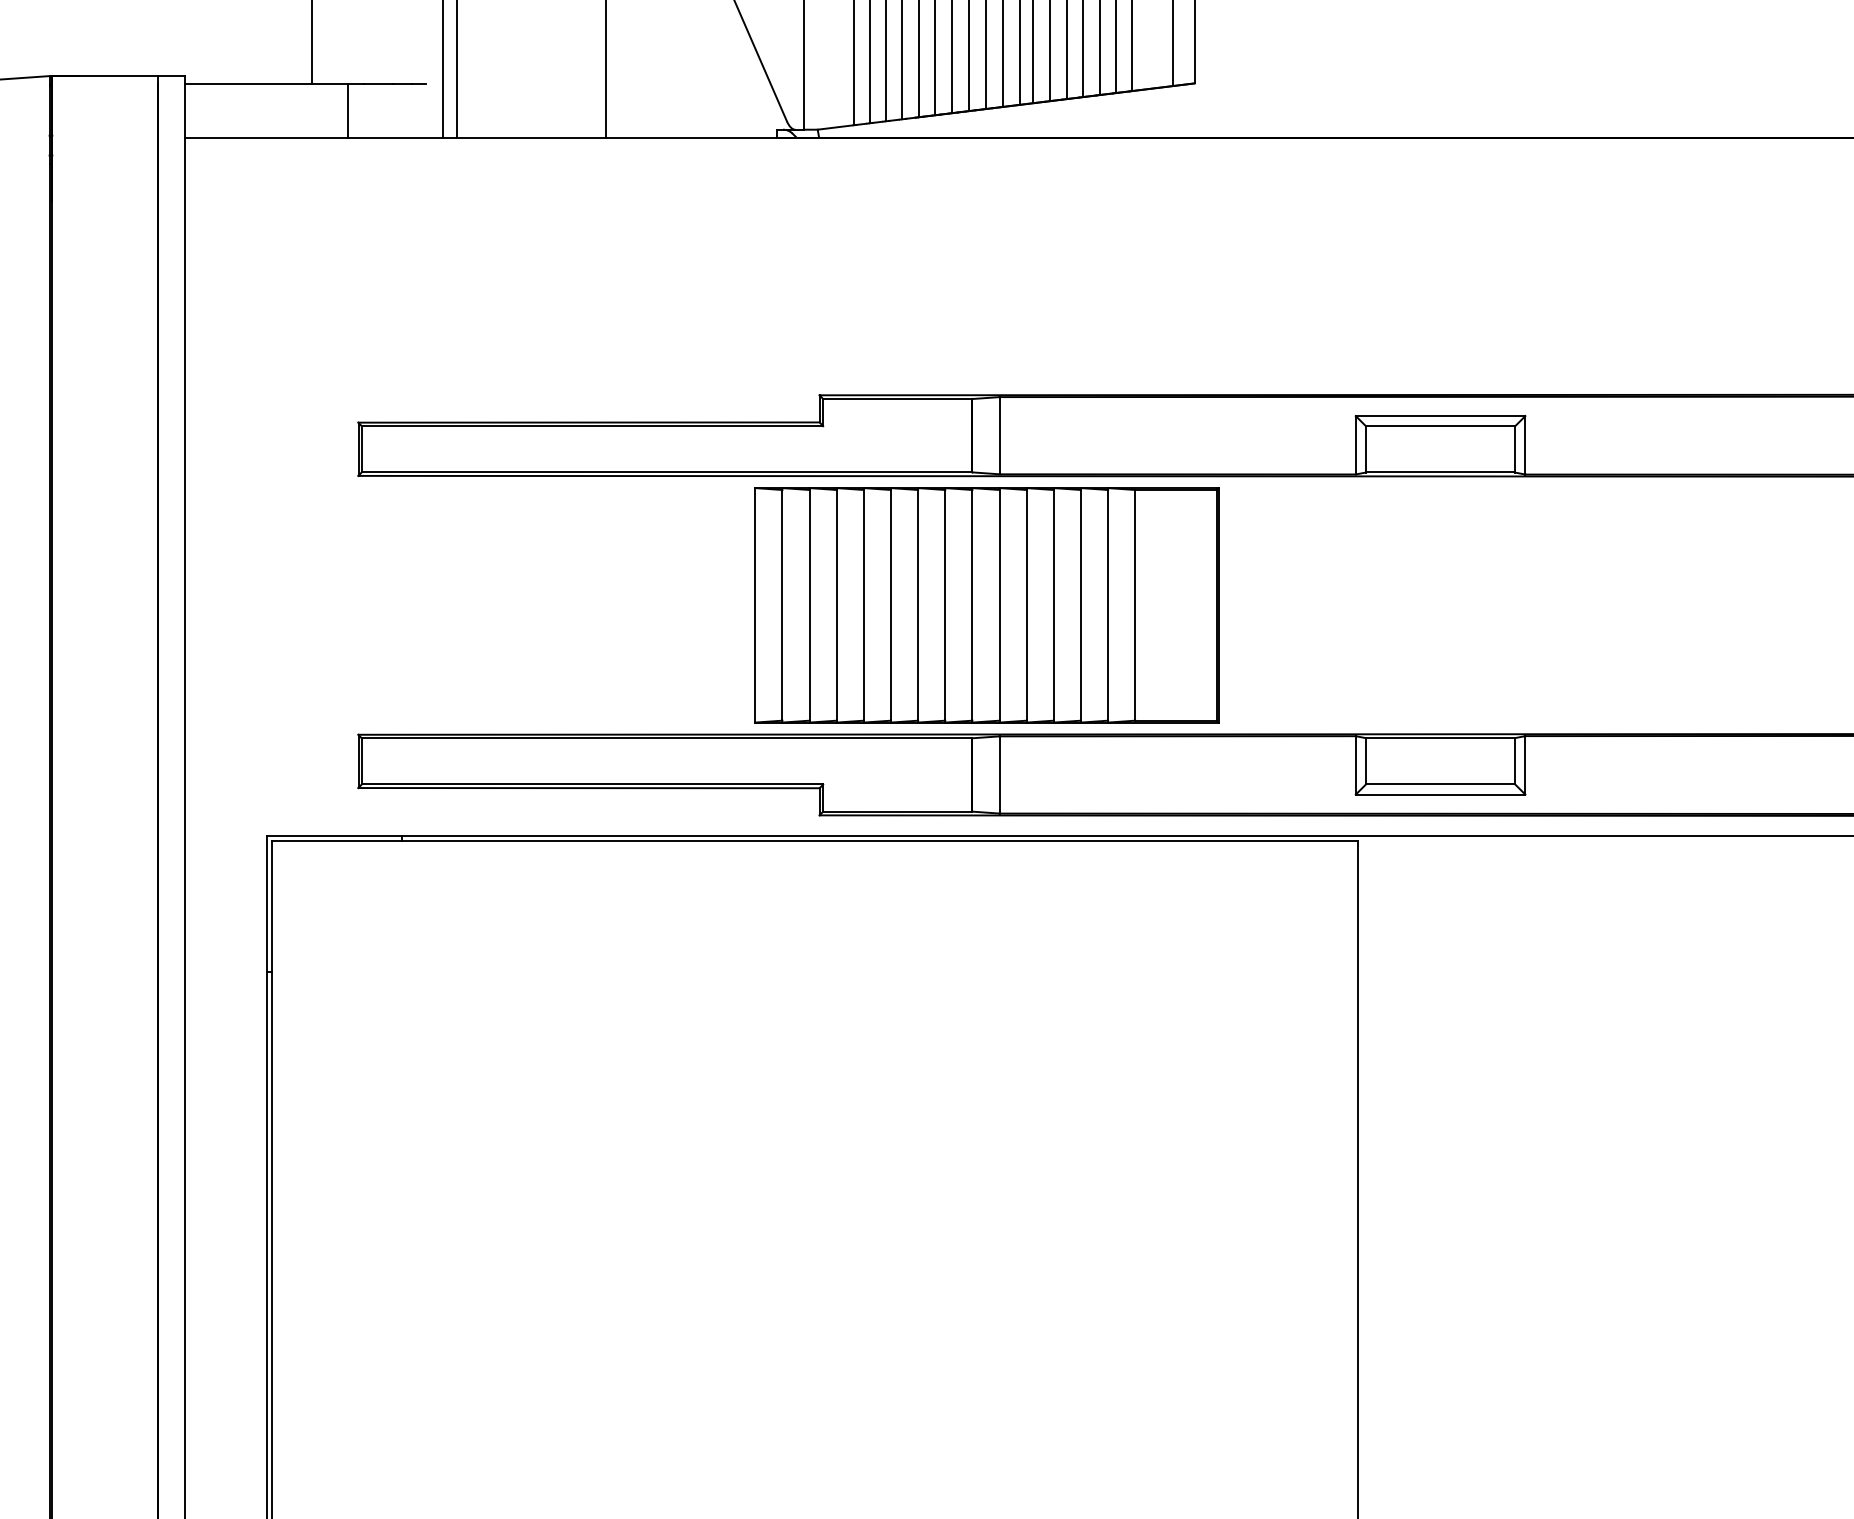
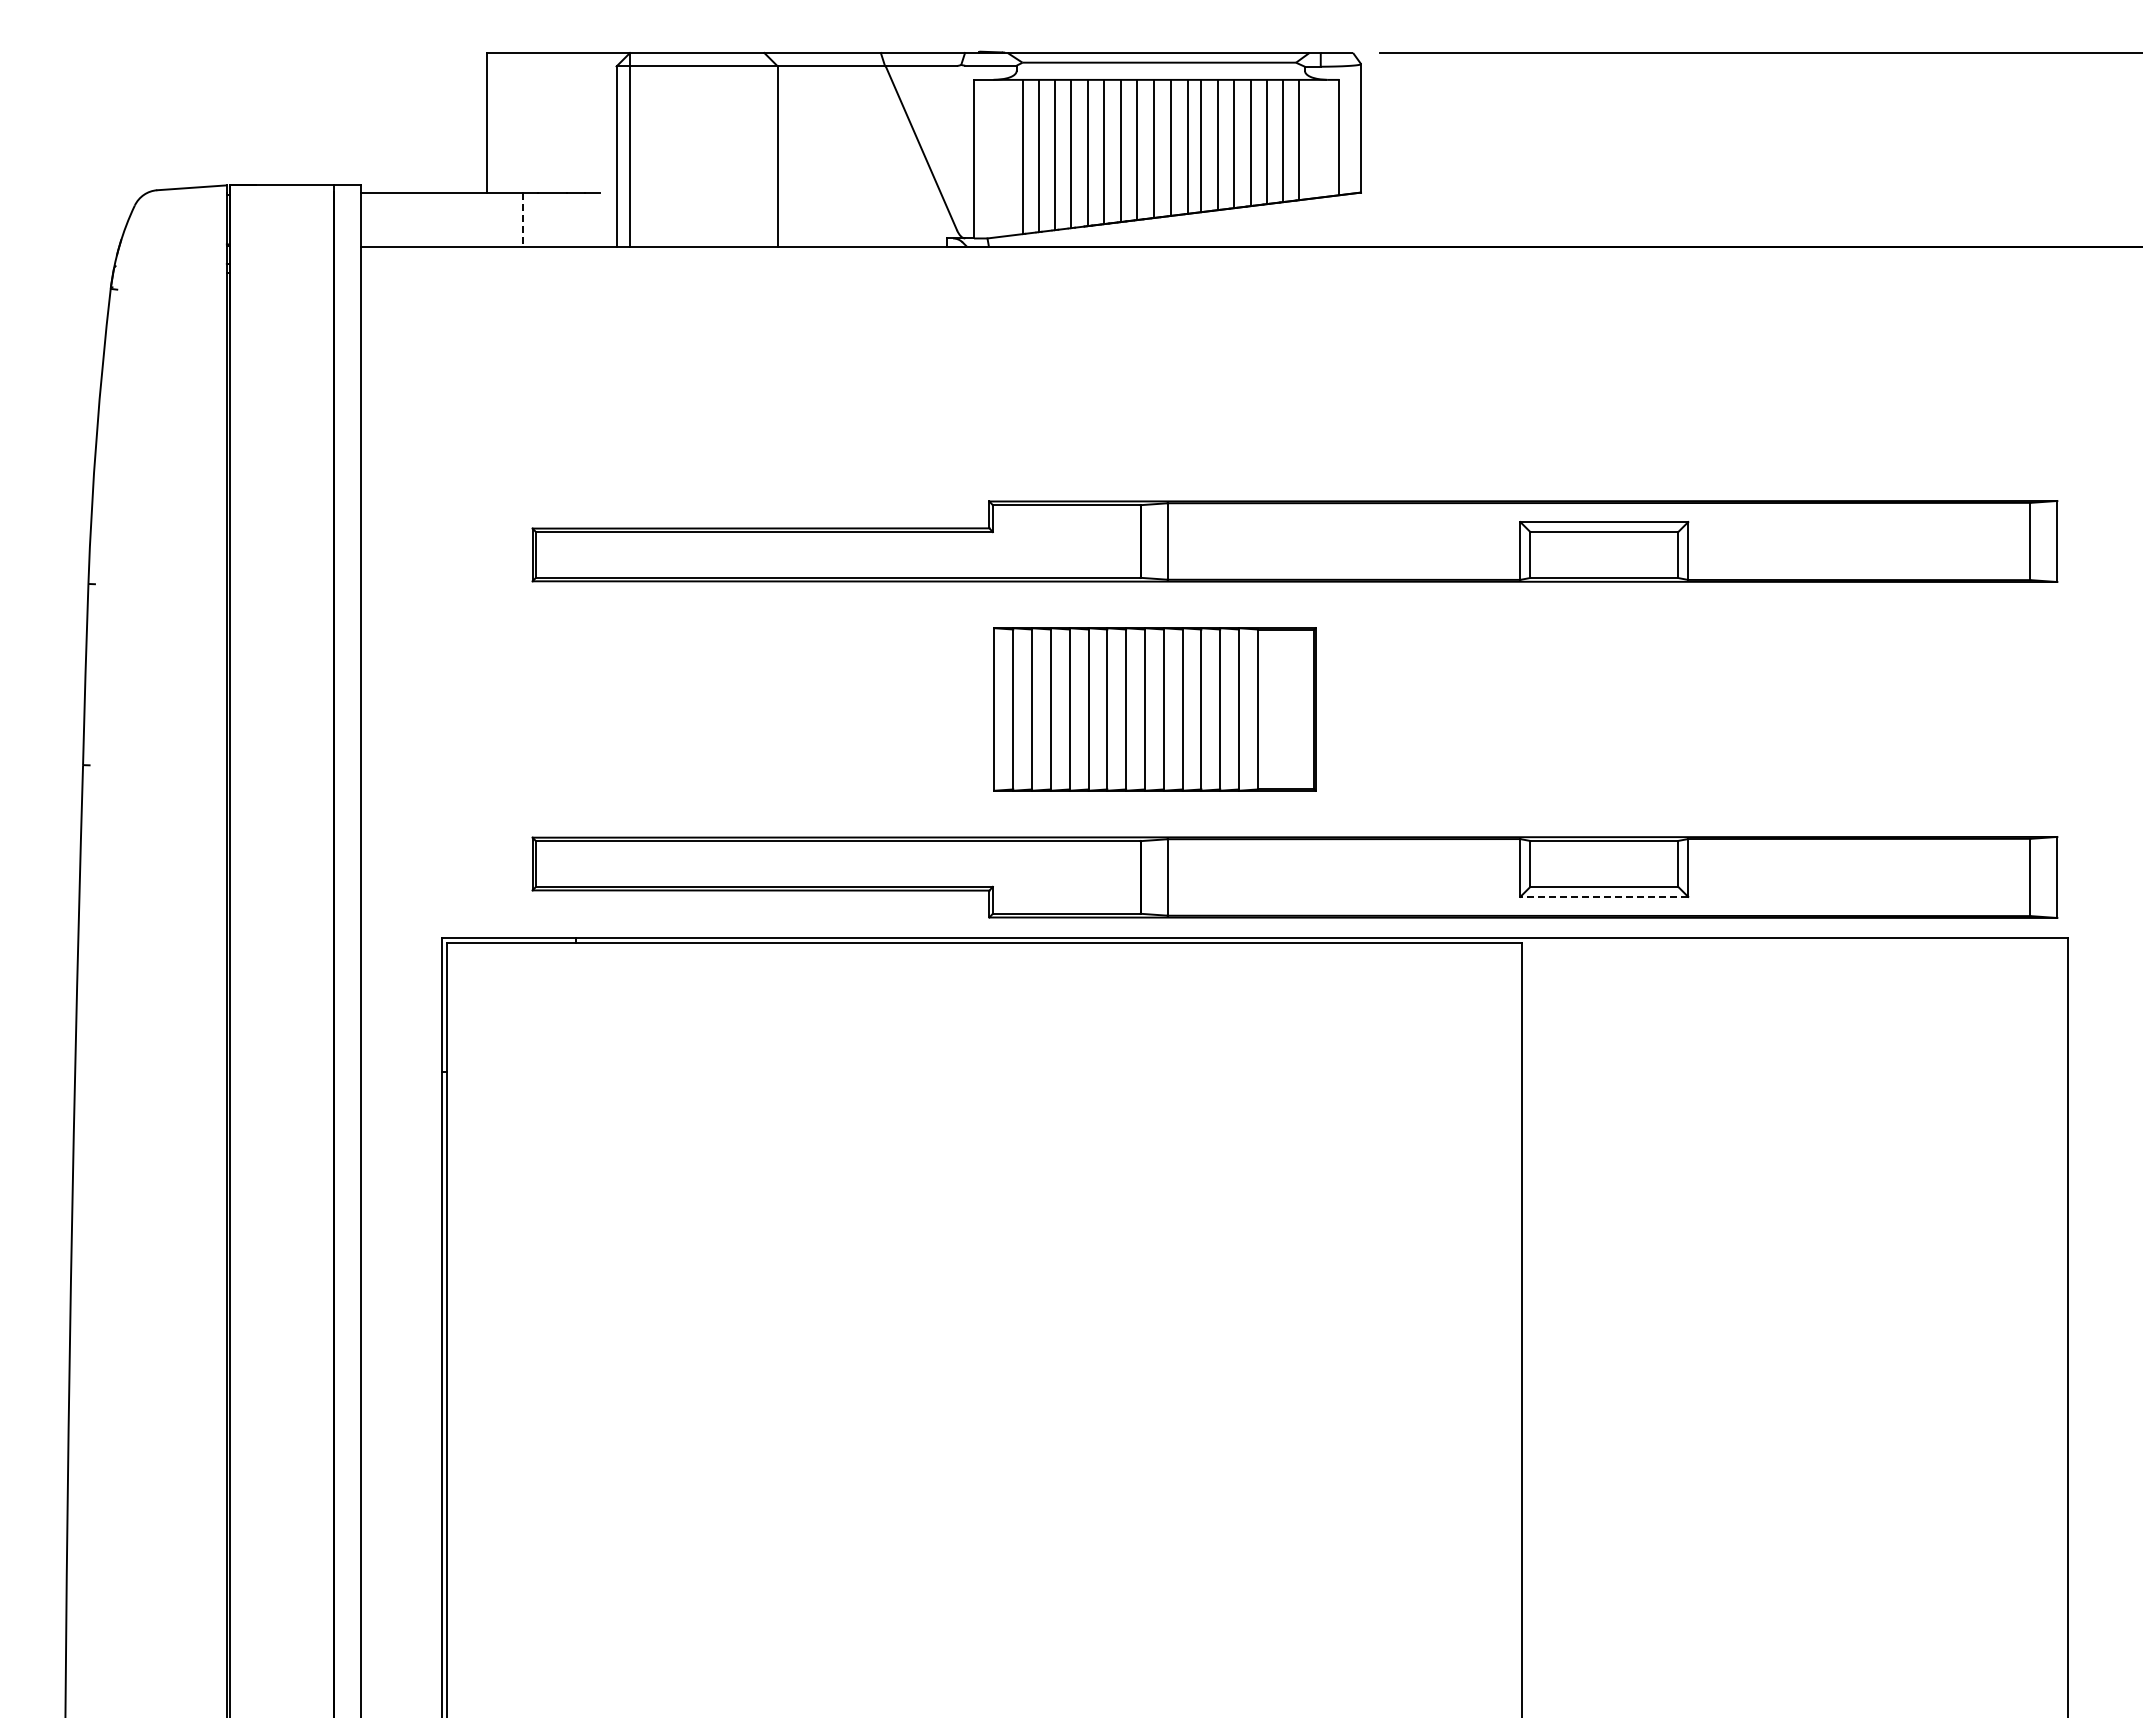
line: (348, 110) -> (522, 219), solid -> dashed
part: (986, 605) -> (1154, 709), size x0.7
line: (1440, 794) -> (1604, 896), solid -> dashed

